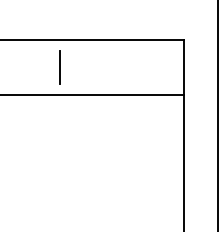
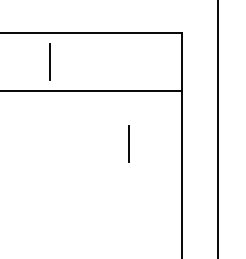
line: (133, 144) -> (128, 143), added

